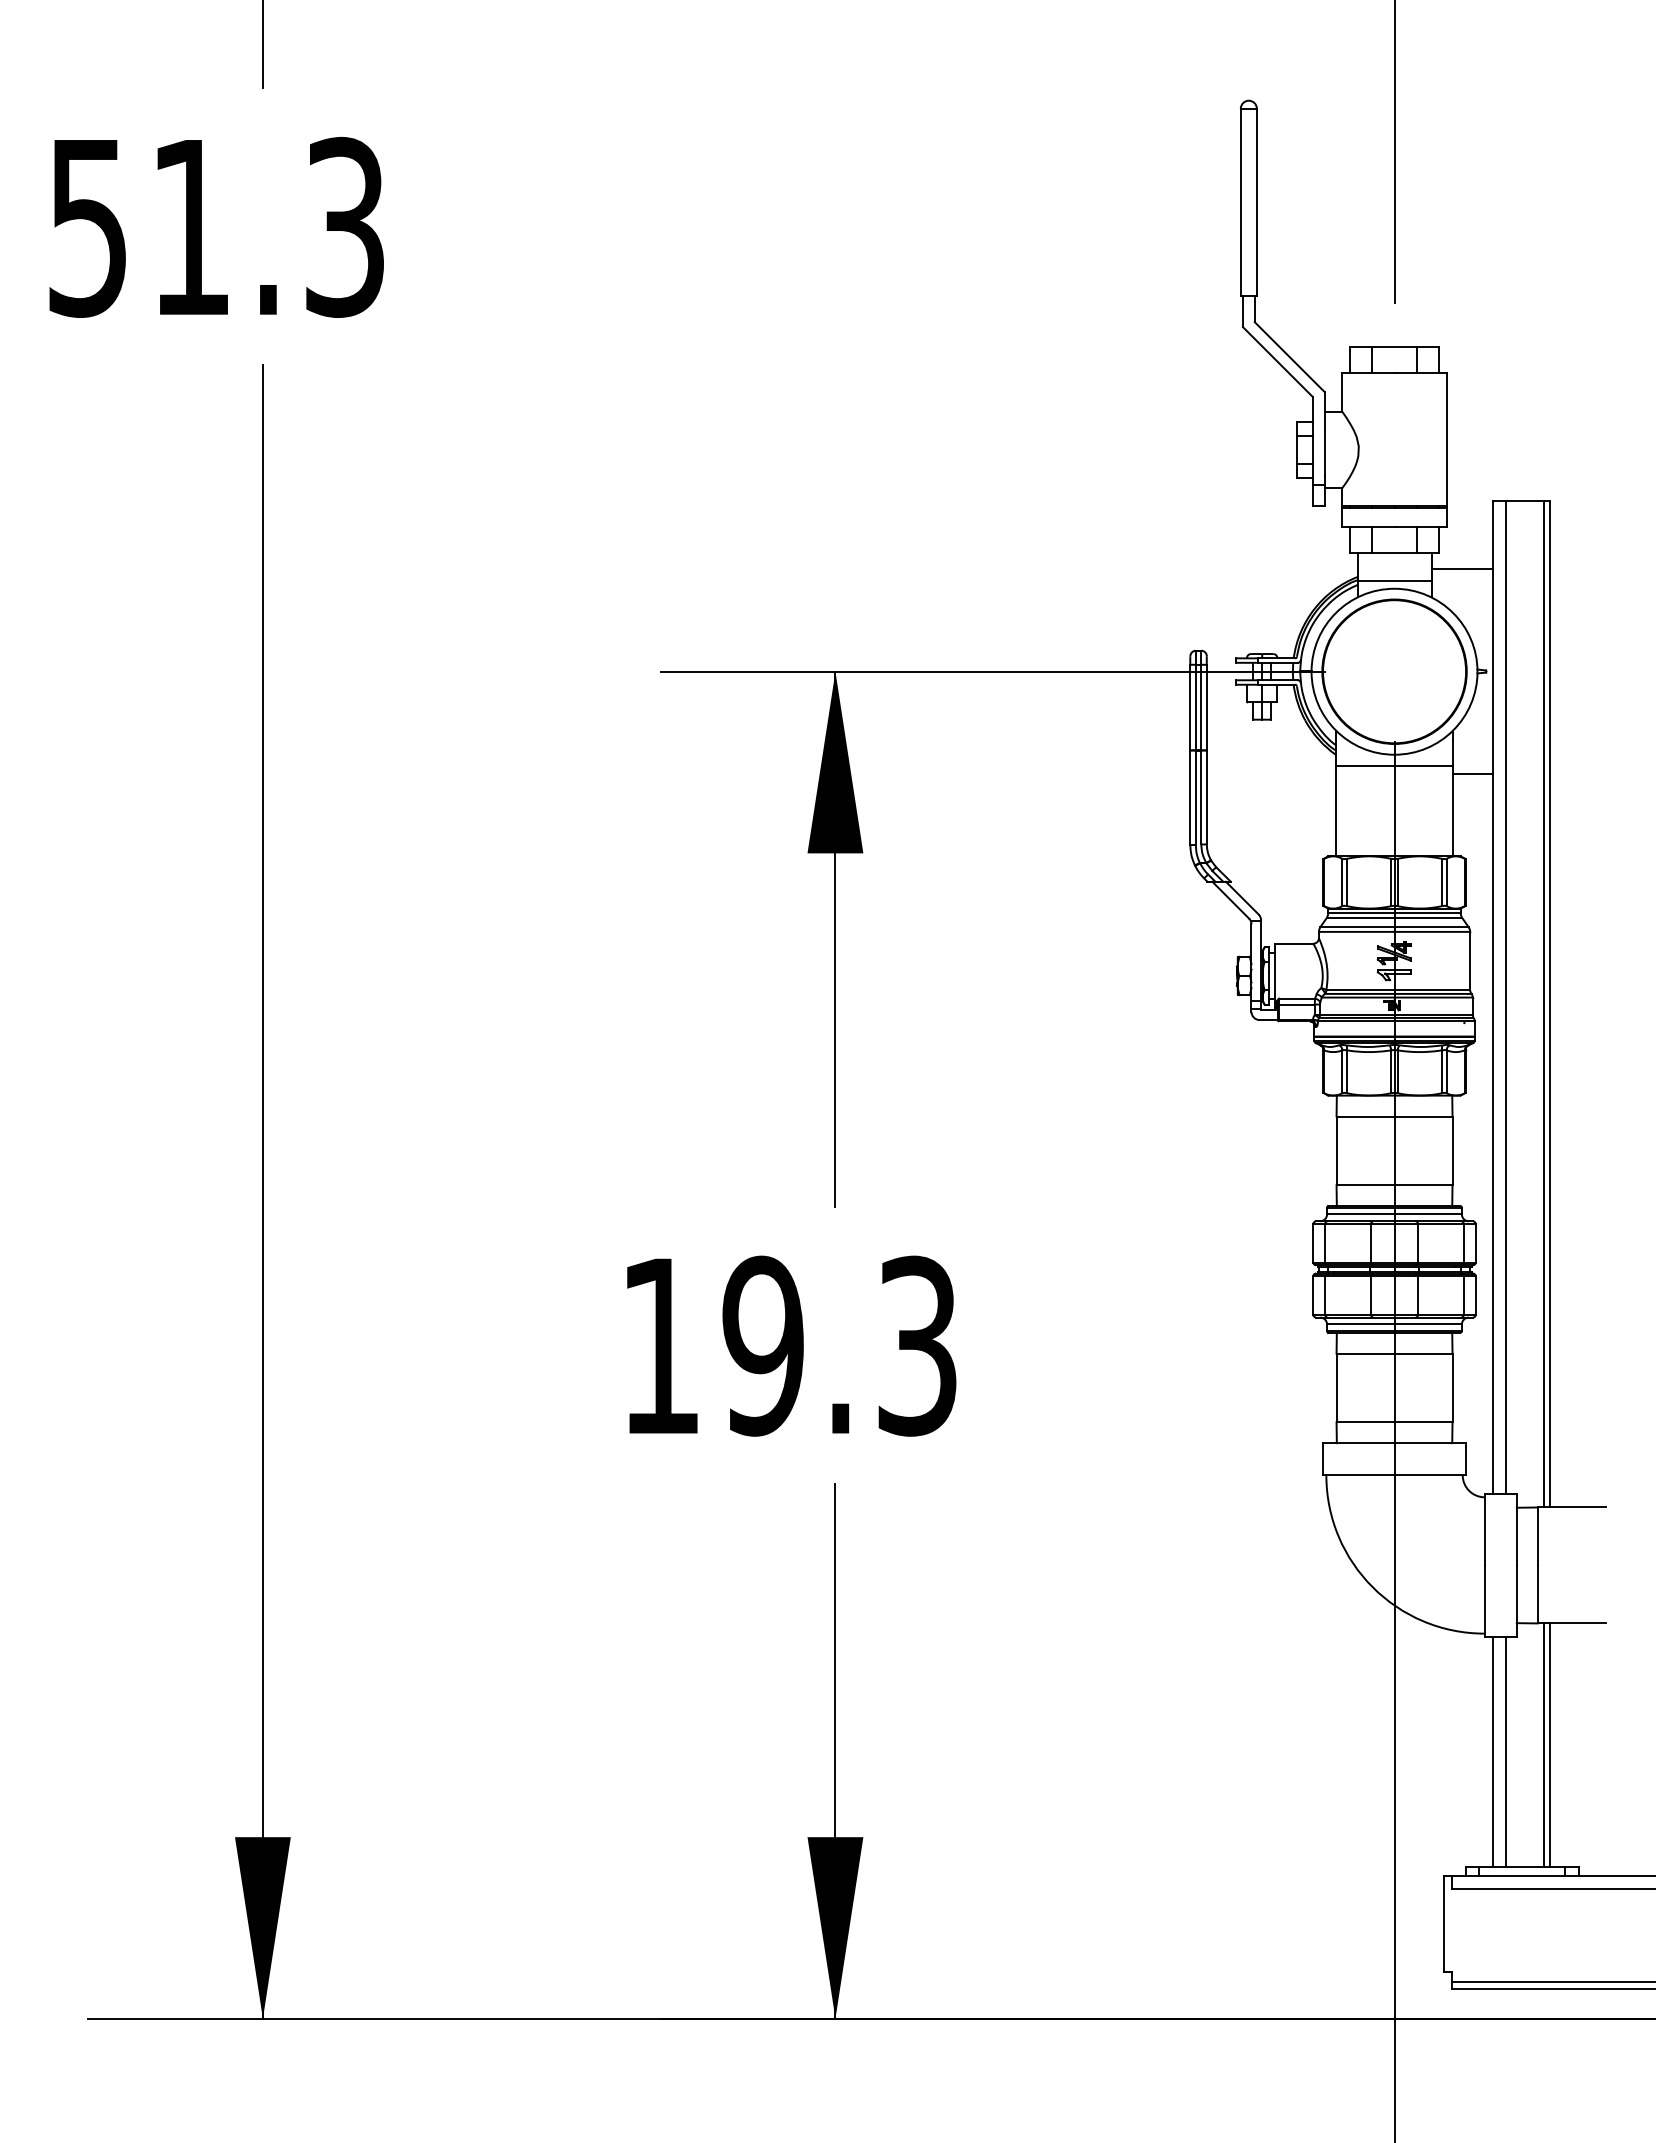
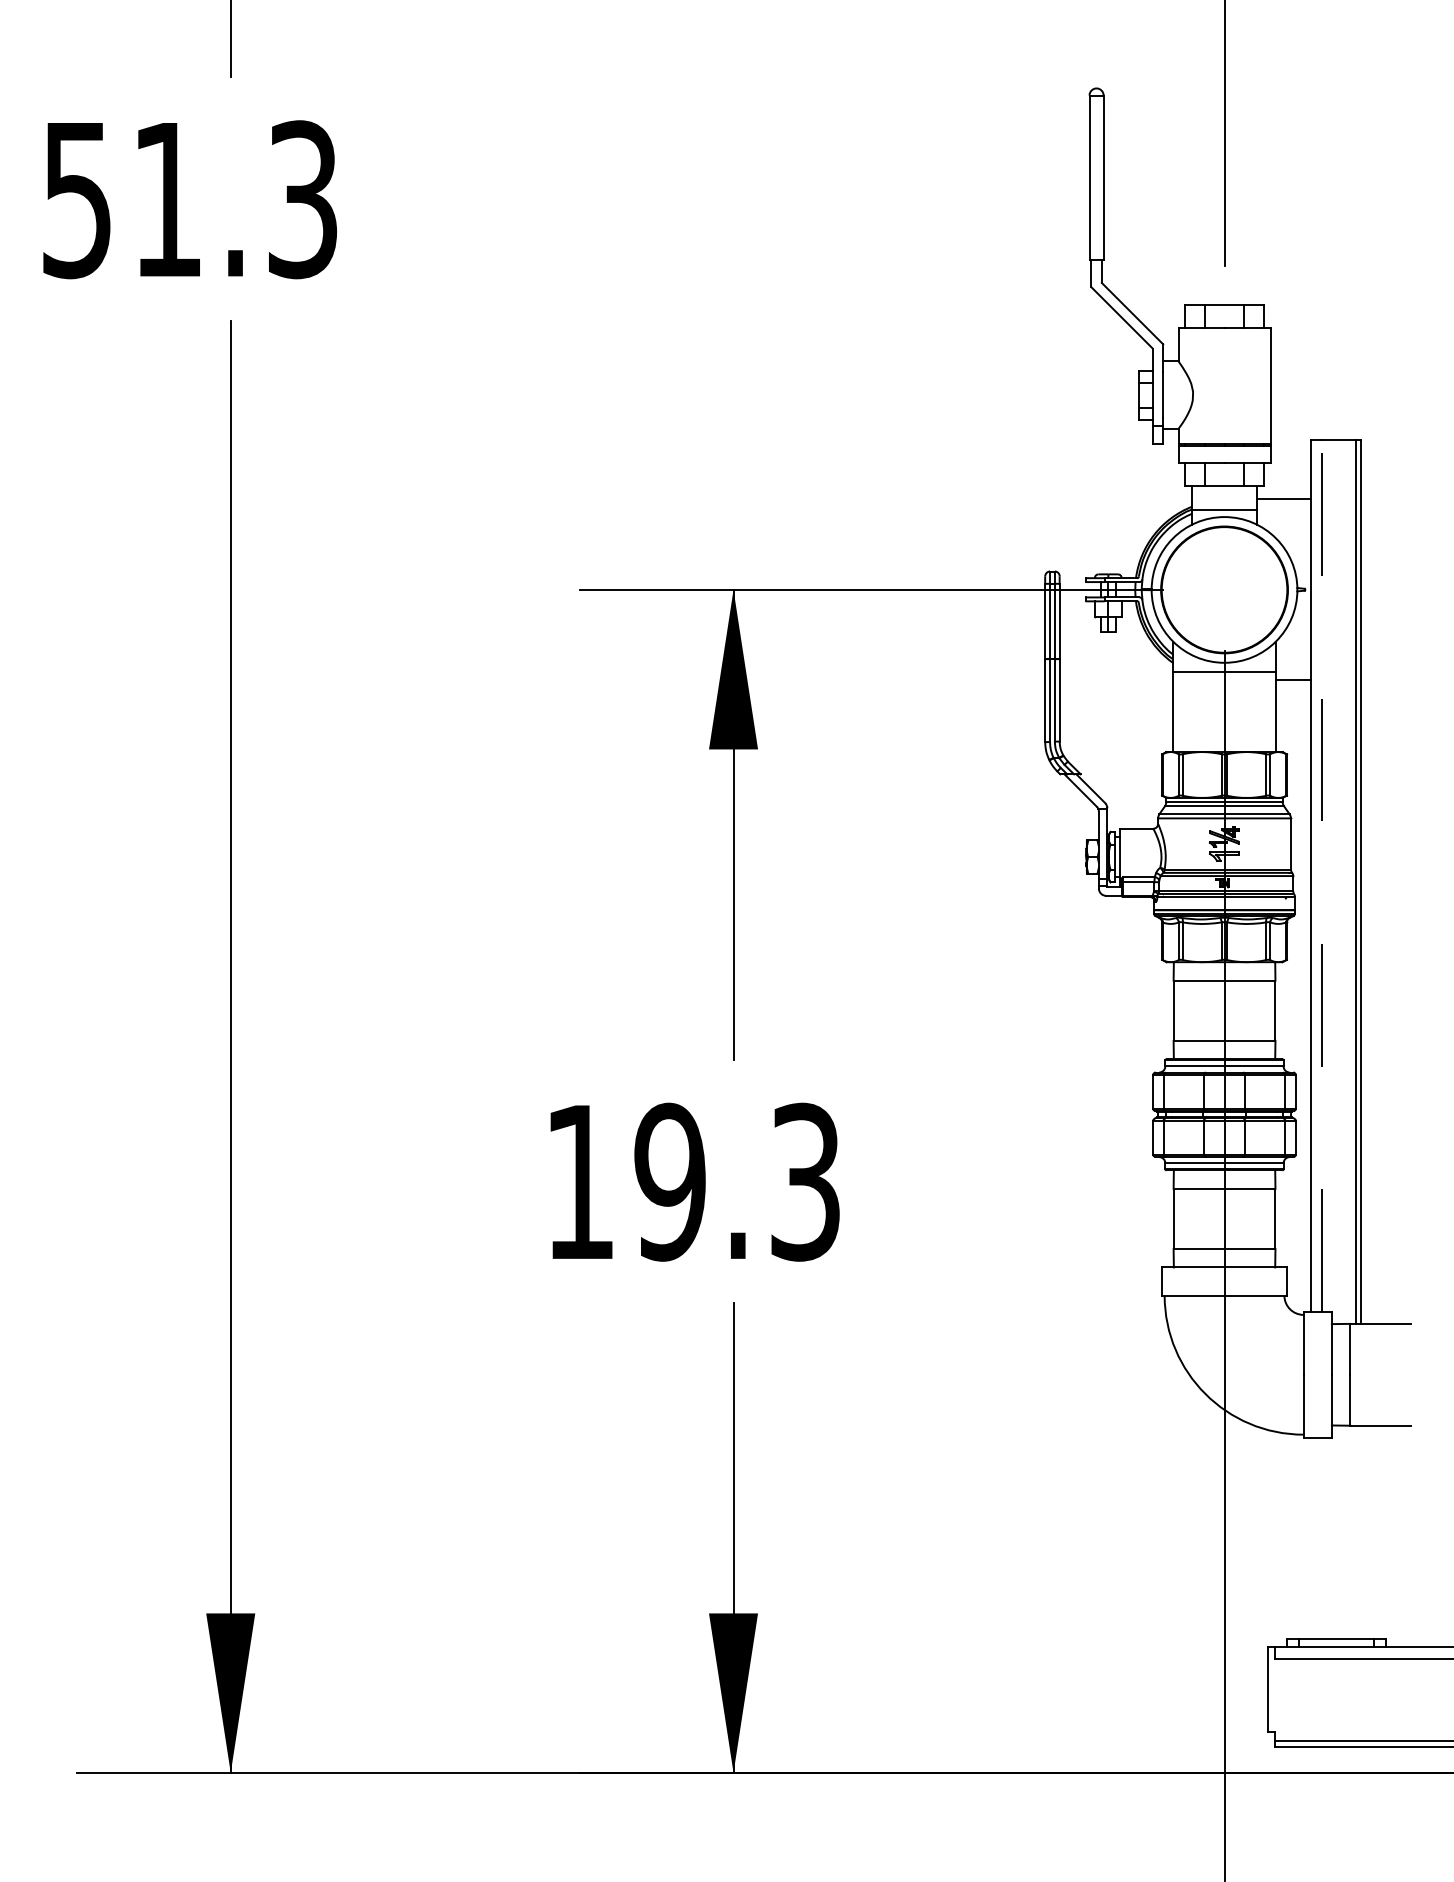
line: (1506, 997) -> (1322, 876), solid -> dashed
line: (1544, 1744) -> (1356, 1532), removed
line: (1549, 1744) -> (1360, 1532), removed
line: (1492, 1751) -> (1310, 1538), removed
line: (1506, 1751) -> (1322, 1538), removed

